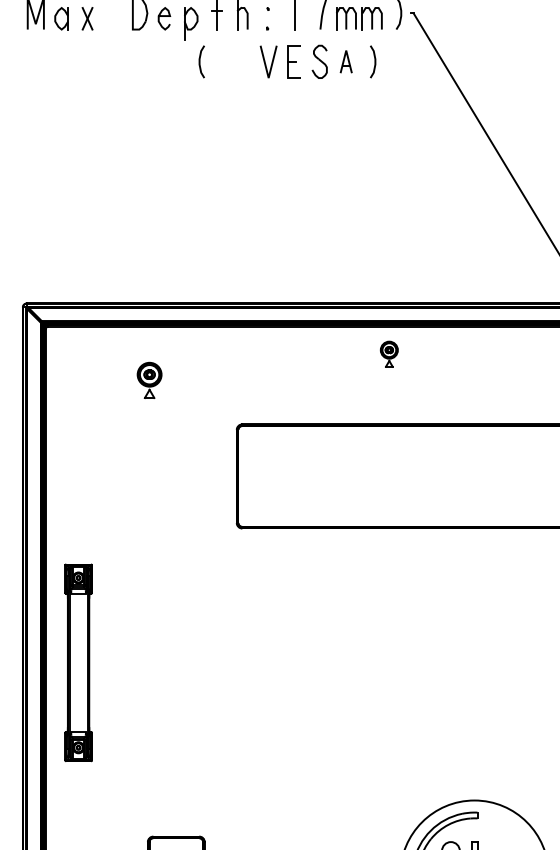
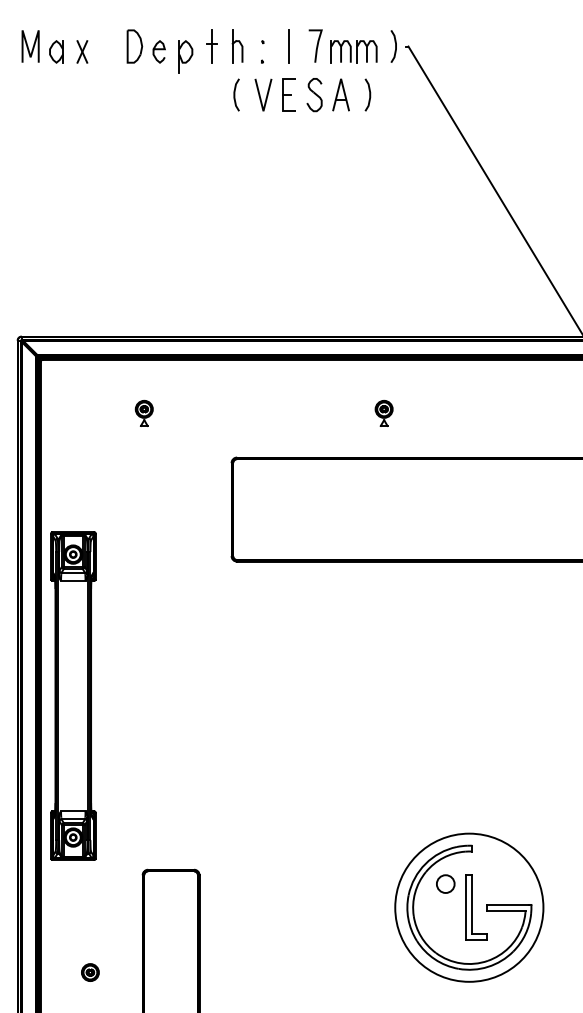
curve: (200, 61) -> (235, 94), moved
part: (345, 61) -> (340, 94), size x1.43
part: (388, 354) -> (383, 413), moved
part: (148, 379) -> (143, 412), size x0.71
part: (78, 662) -> (73, 695), size x1.67

